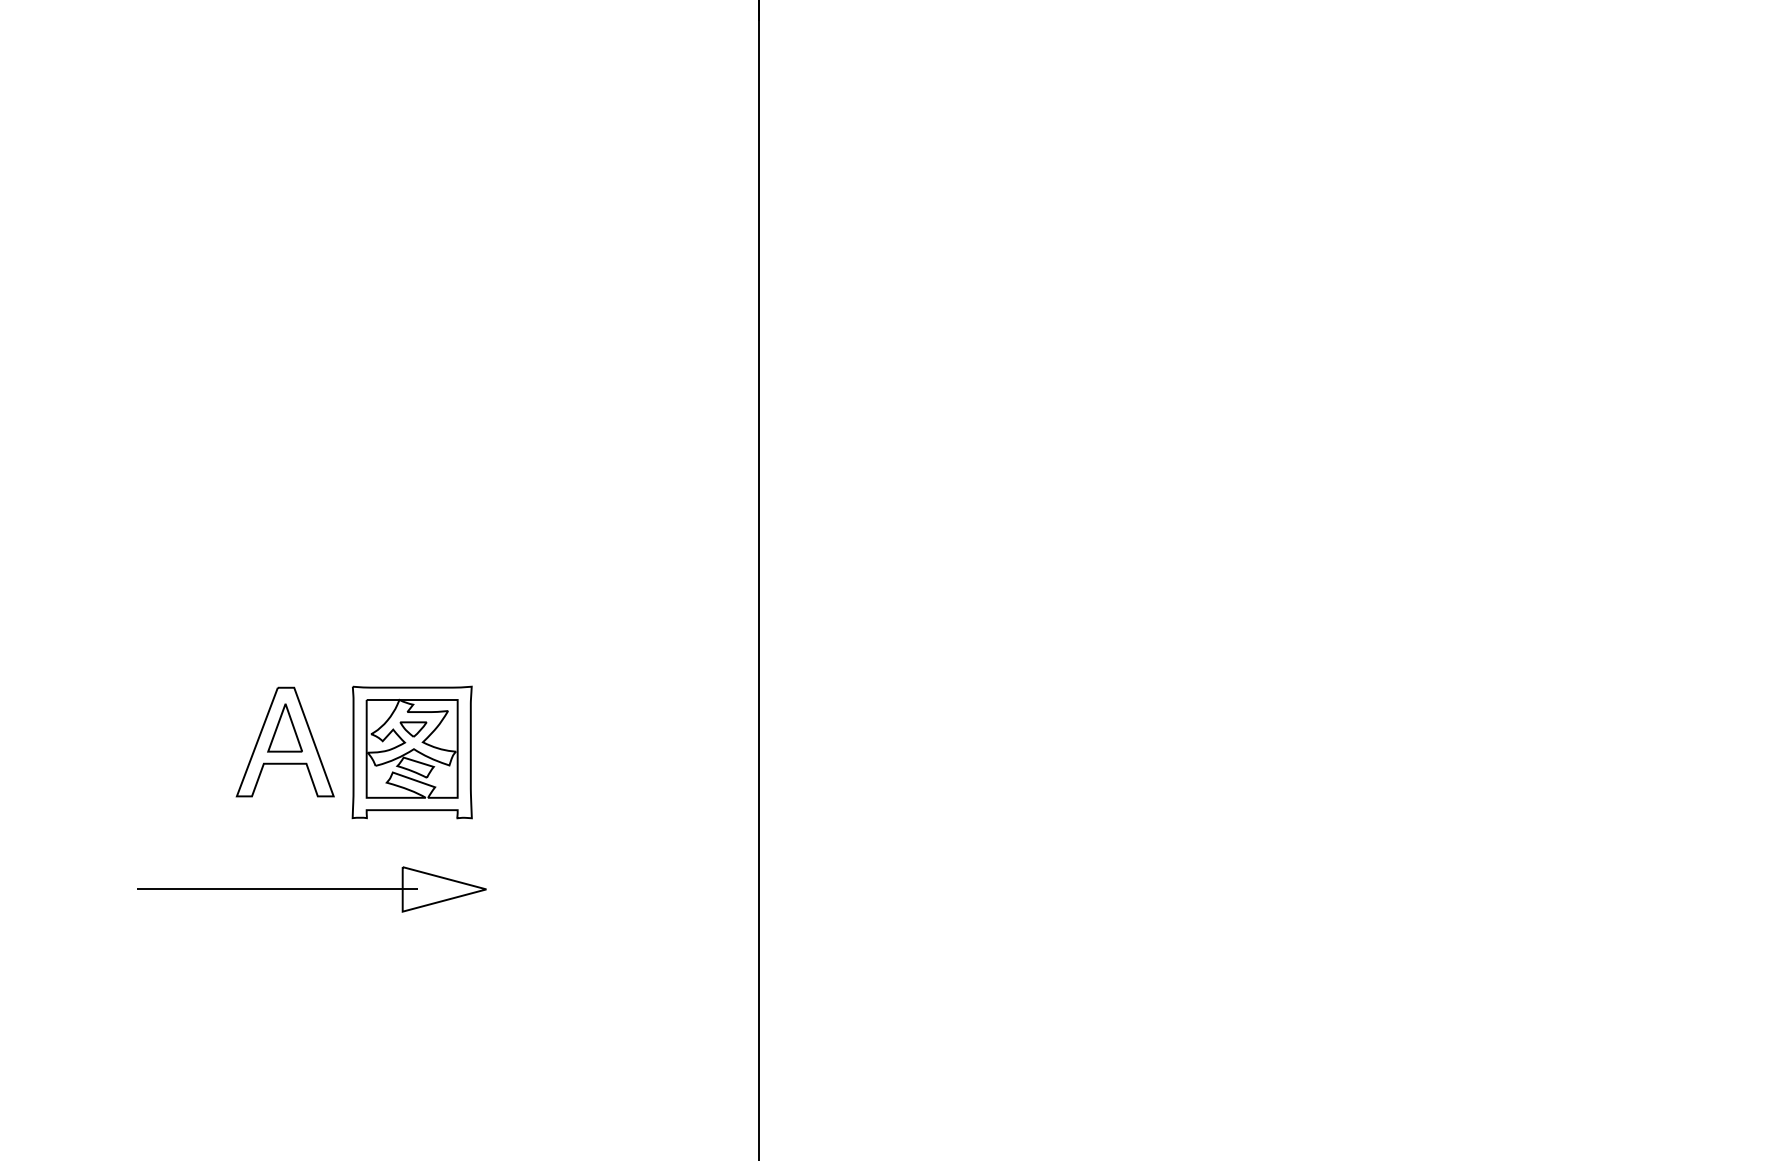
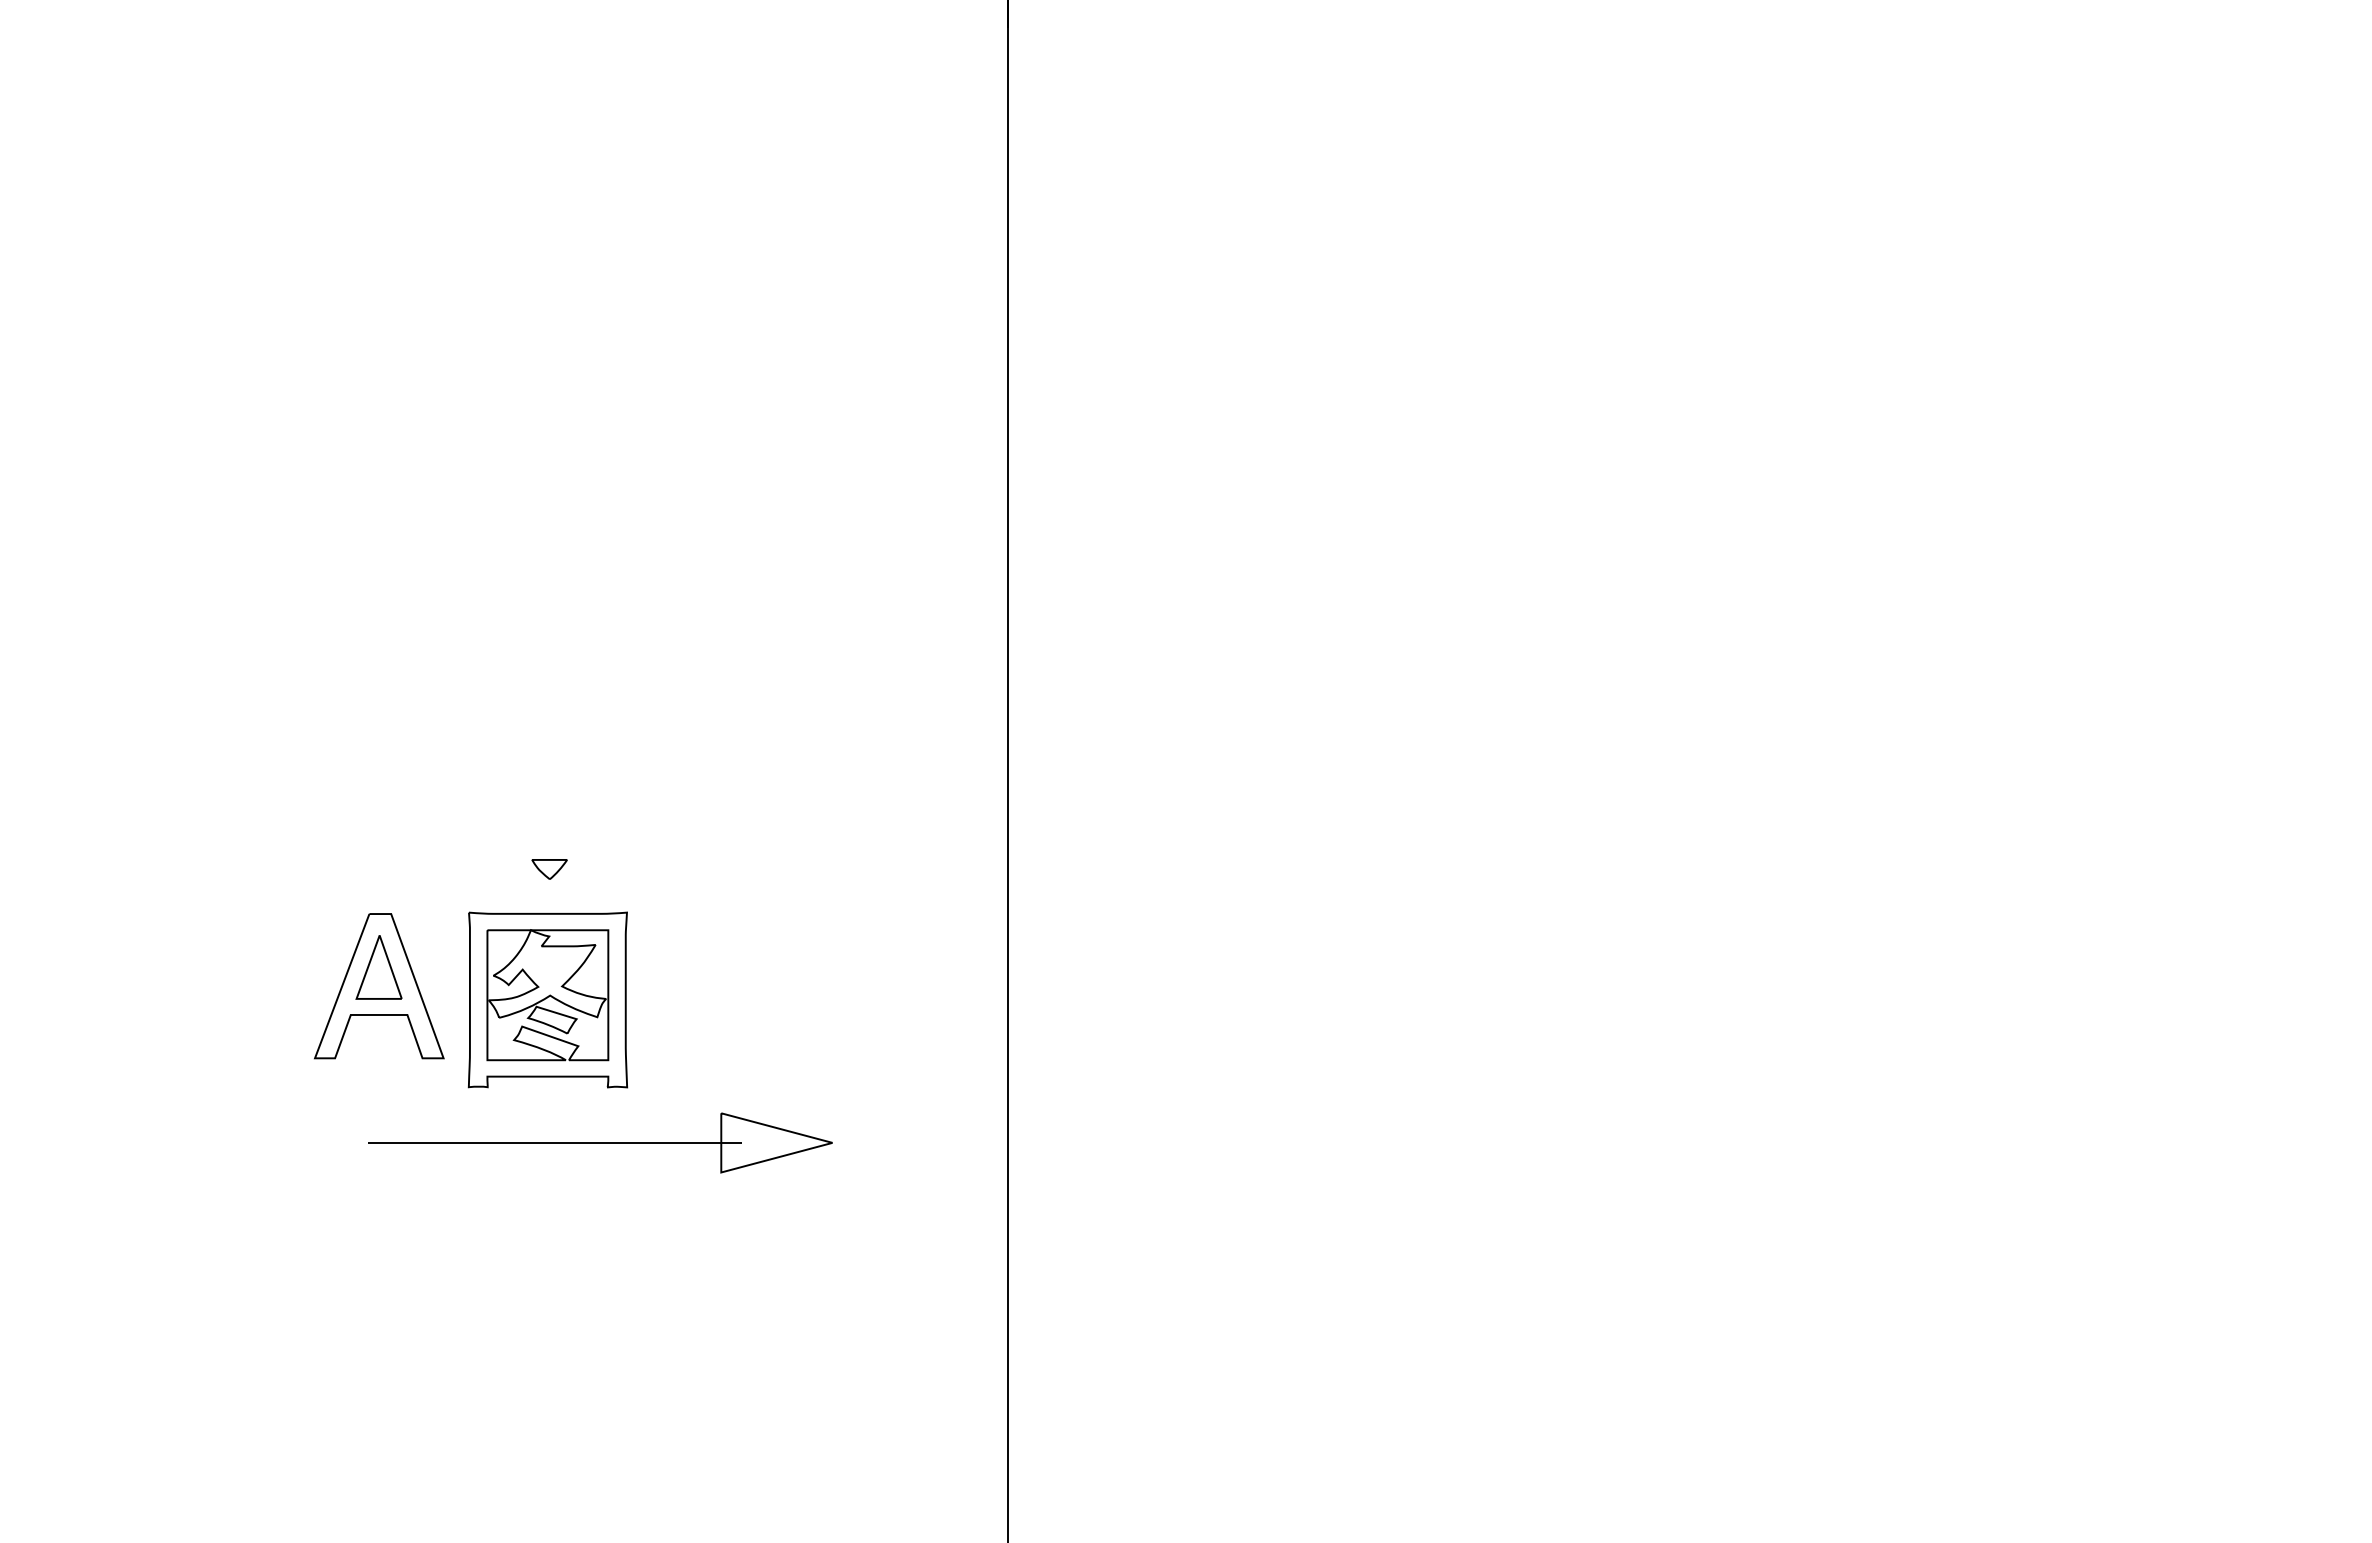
part: (413, 729) -> (549, 869), moved
part: (311, 889) -> (600, 1142), moved

